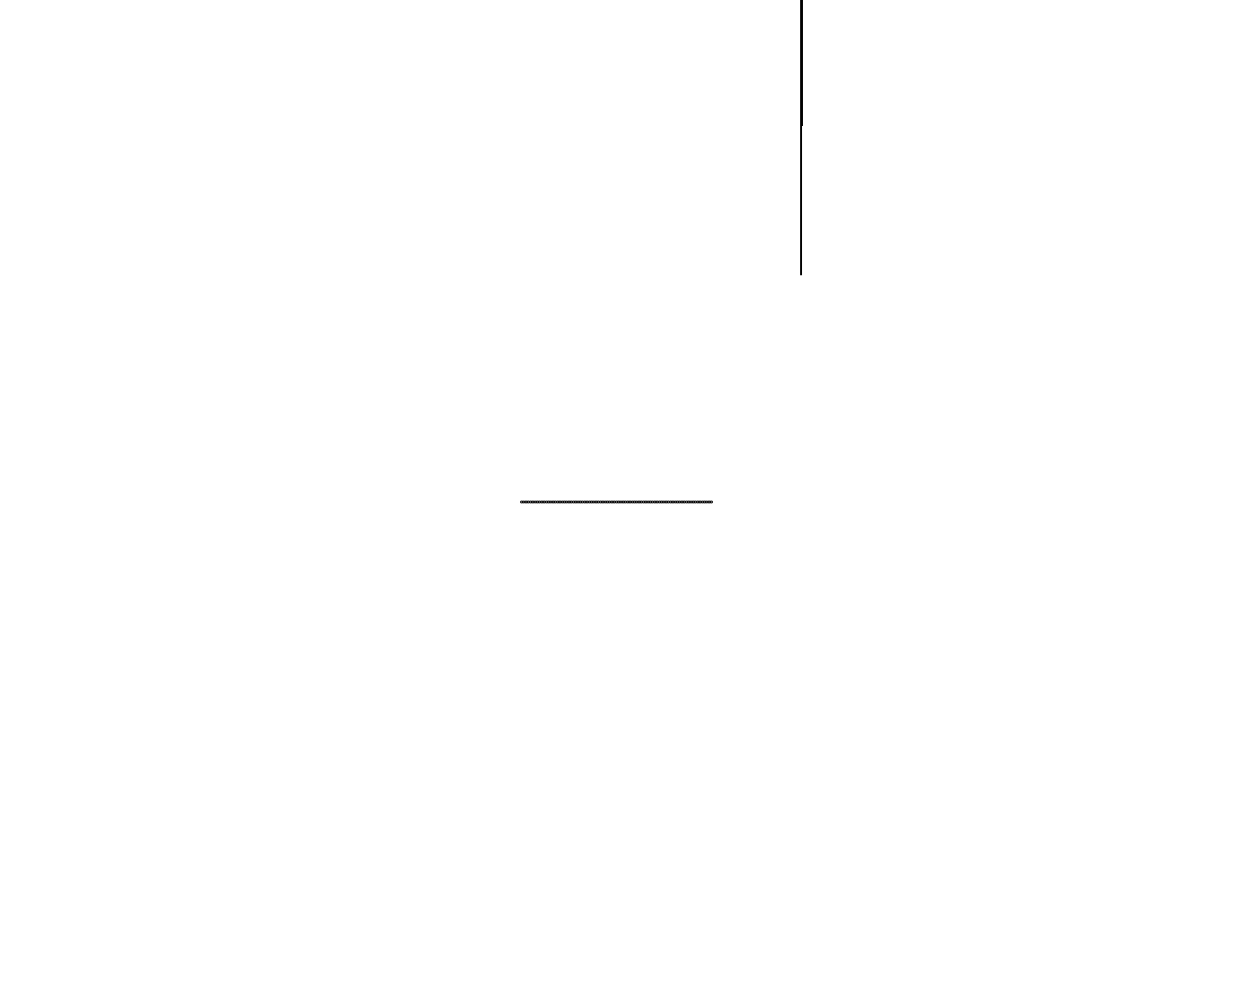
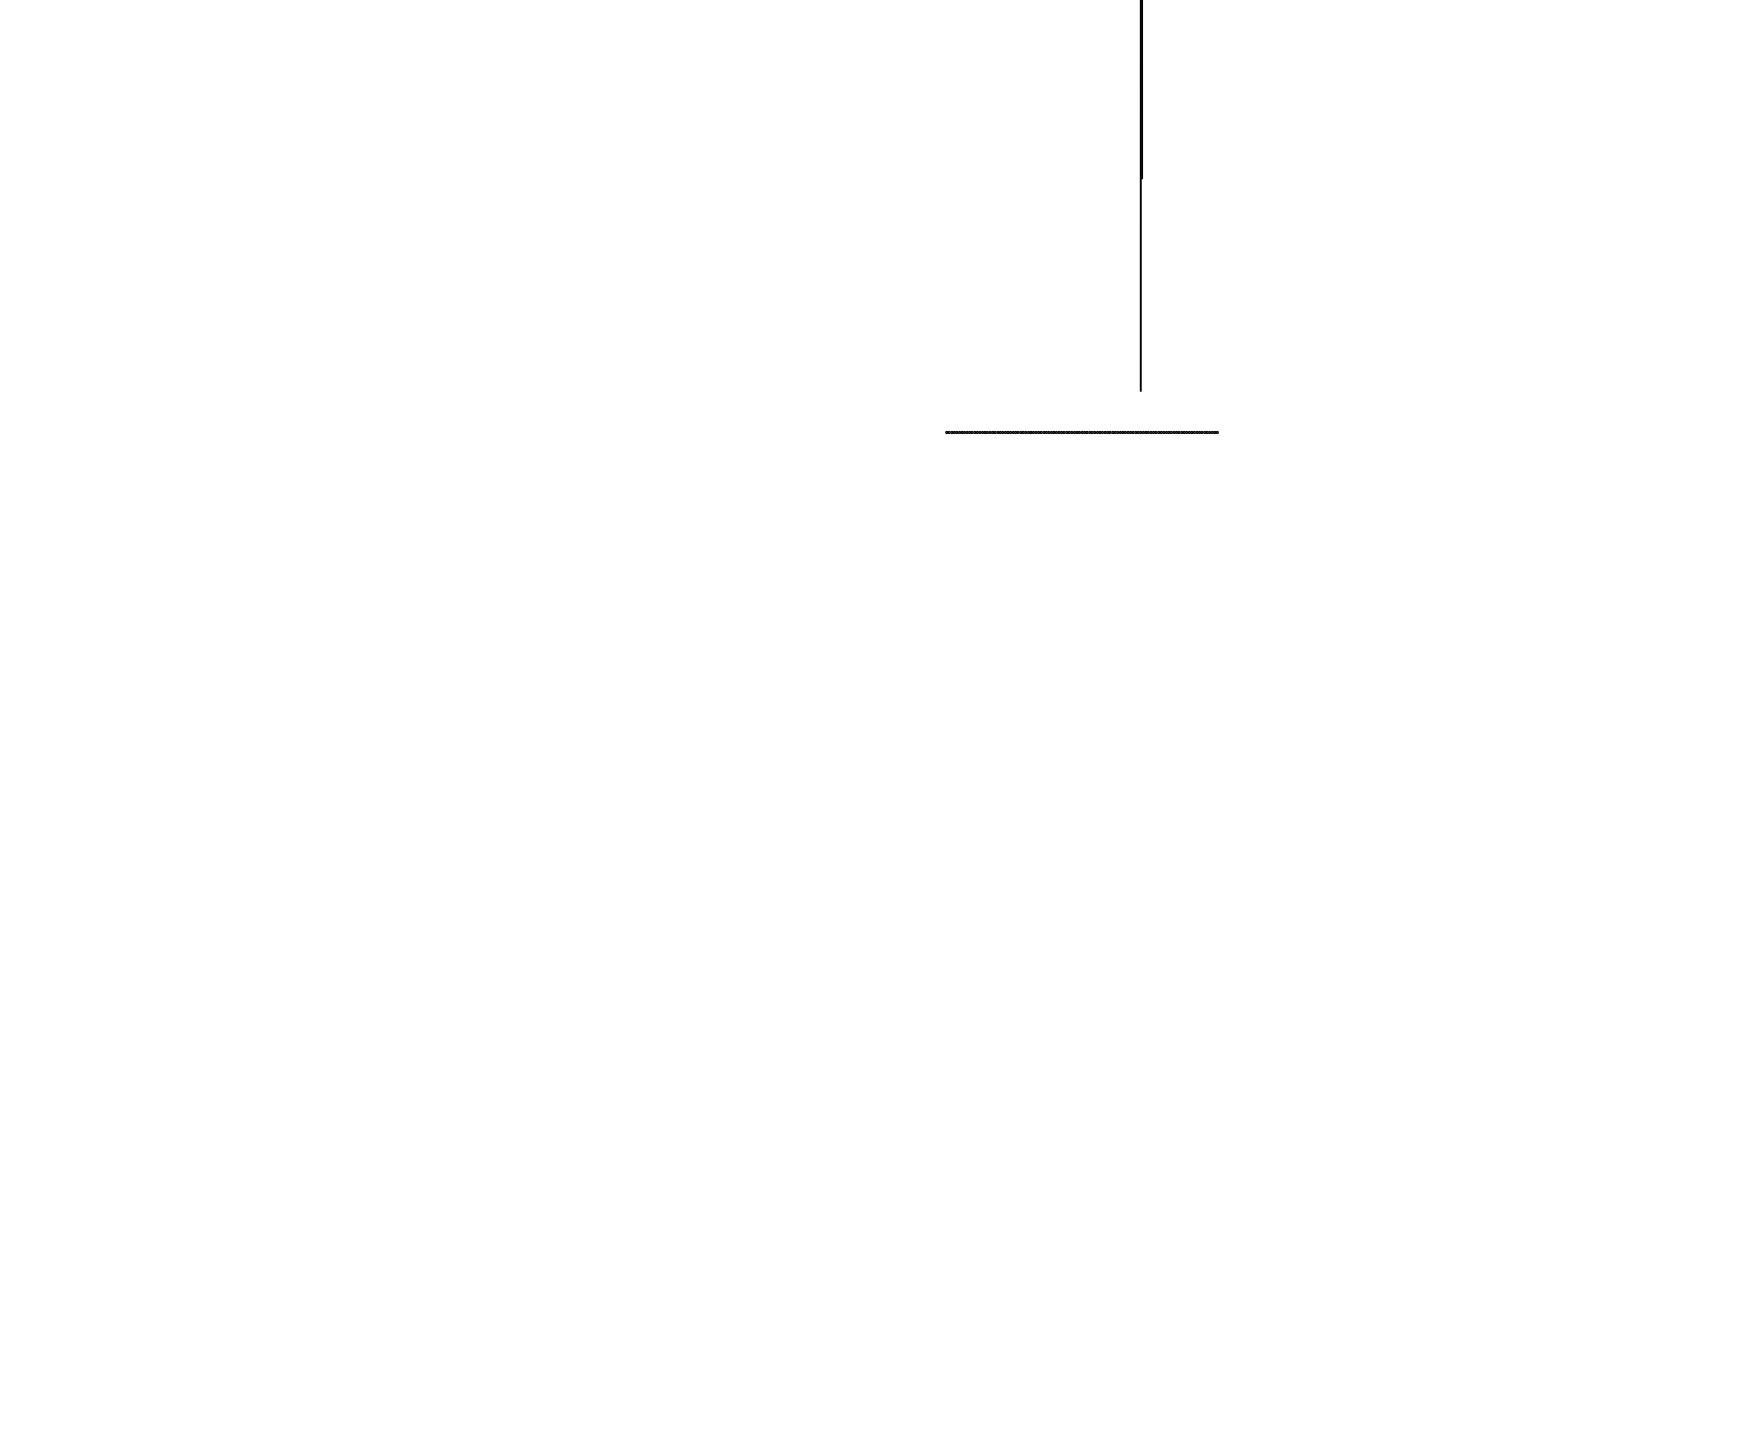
line: (616, 502) -> (1081, 432), moved

